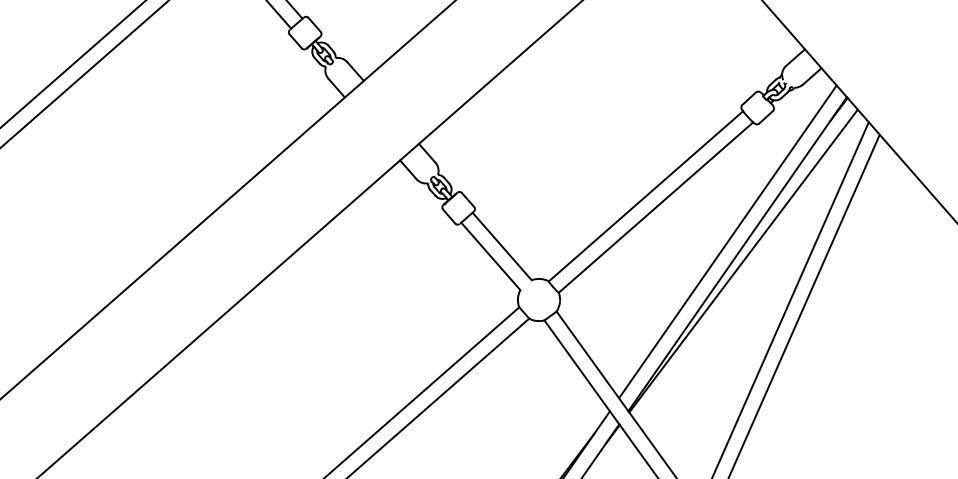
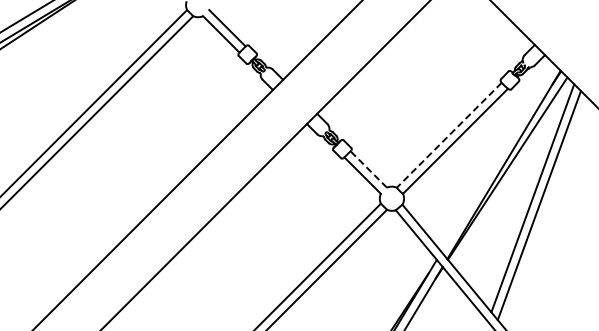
line: (644, 196) -> (448, 135), solid -> dashed
line: (726, 242) -> (497, 158), removed
line: (501, 246) -> (368, 169), solid -> dashed

